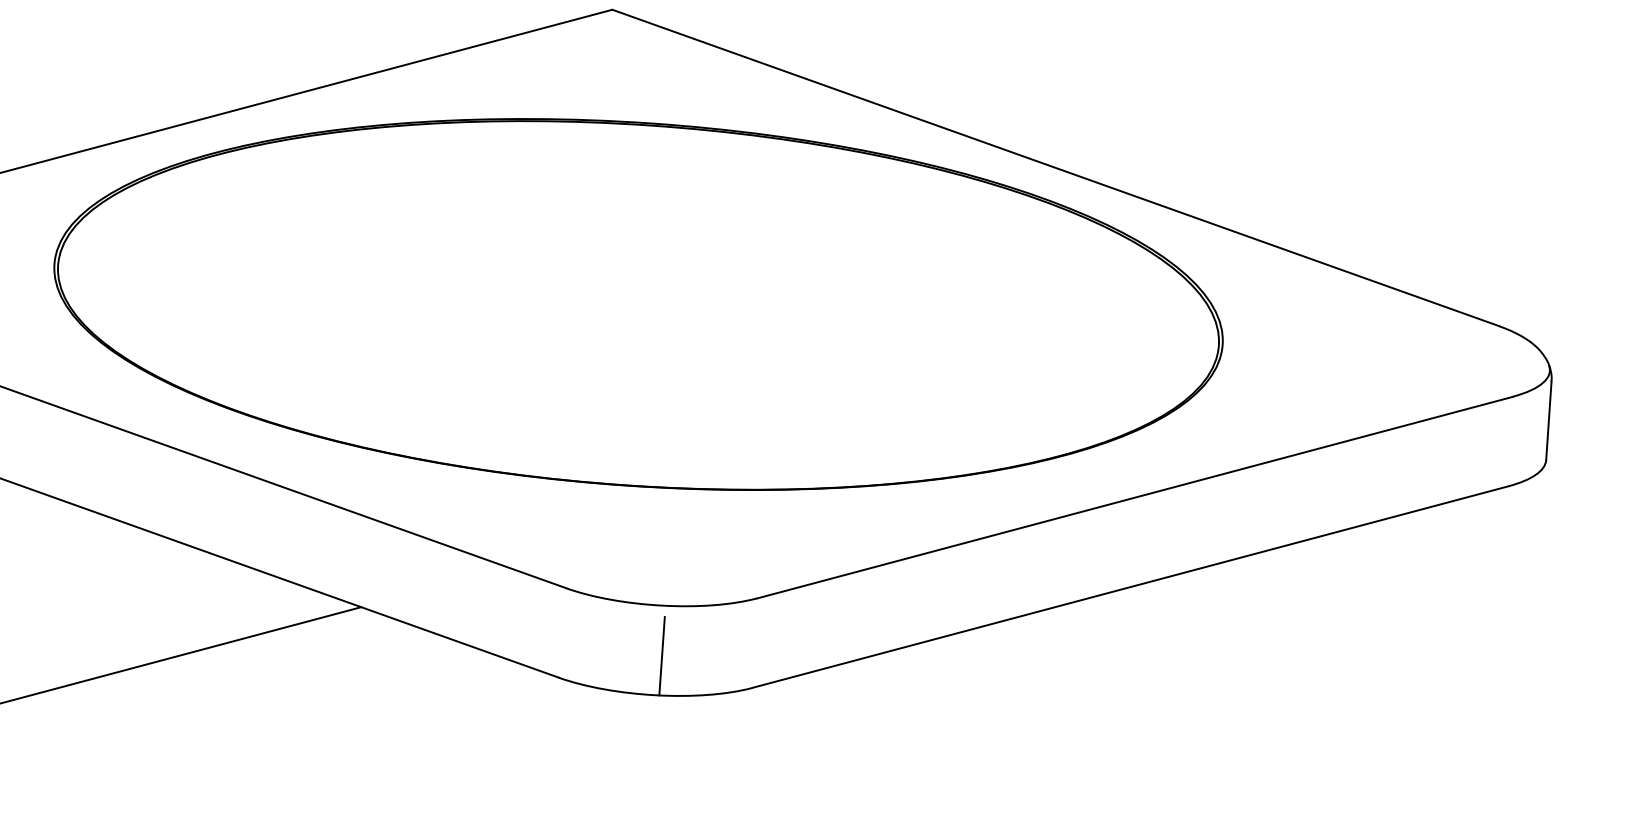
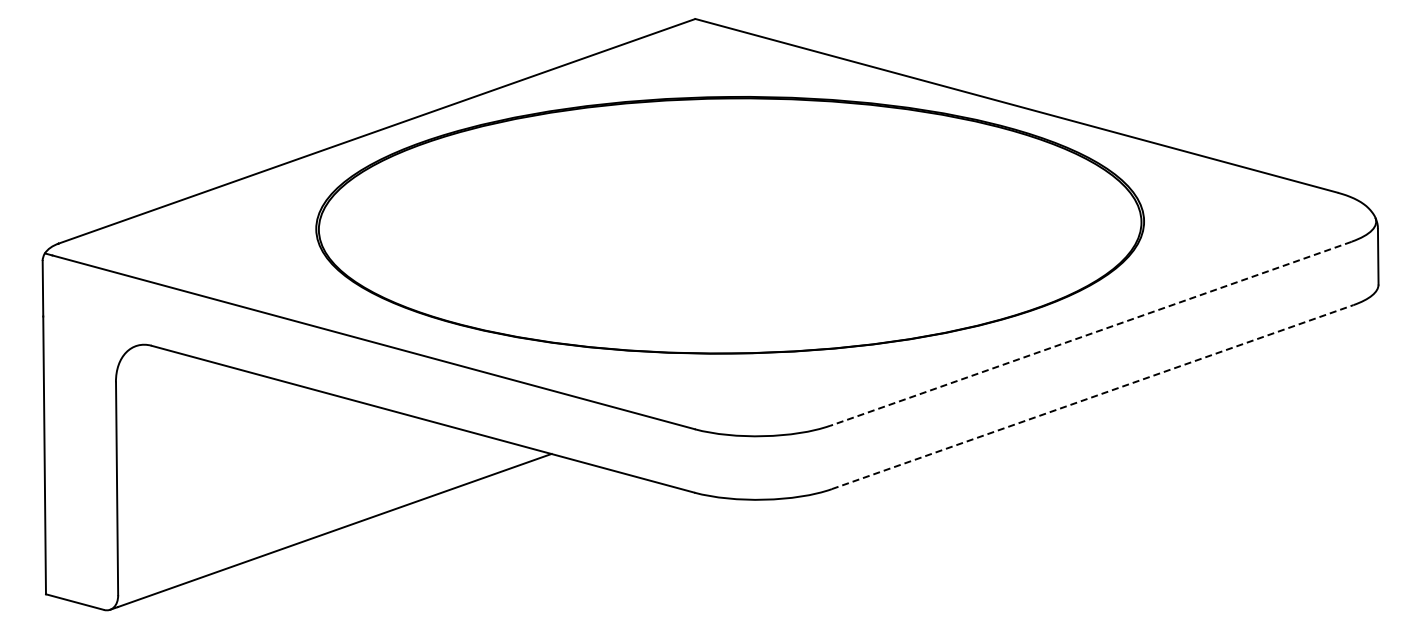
line: (1134, 497) -> (1090, 333), solid -> dashed
line: (1130, 587) -> (1092, 397), solid -> dashed
line: (662, 655) -> (766, 471), removed

